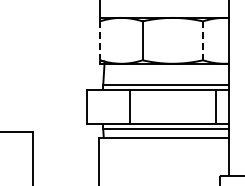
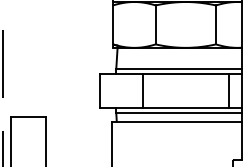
line: (99, 41) -> (112, 25), dashed -> solid
line: (202, 41) -> (215, 25), dashed -> solid

